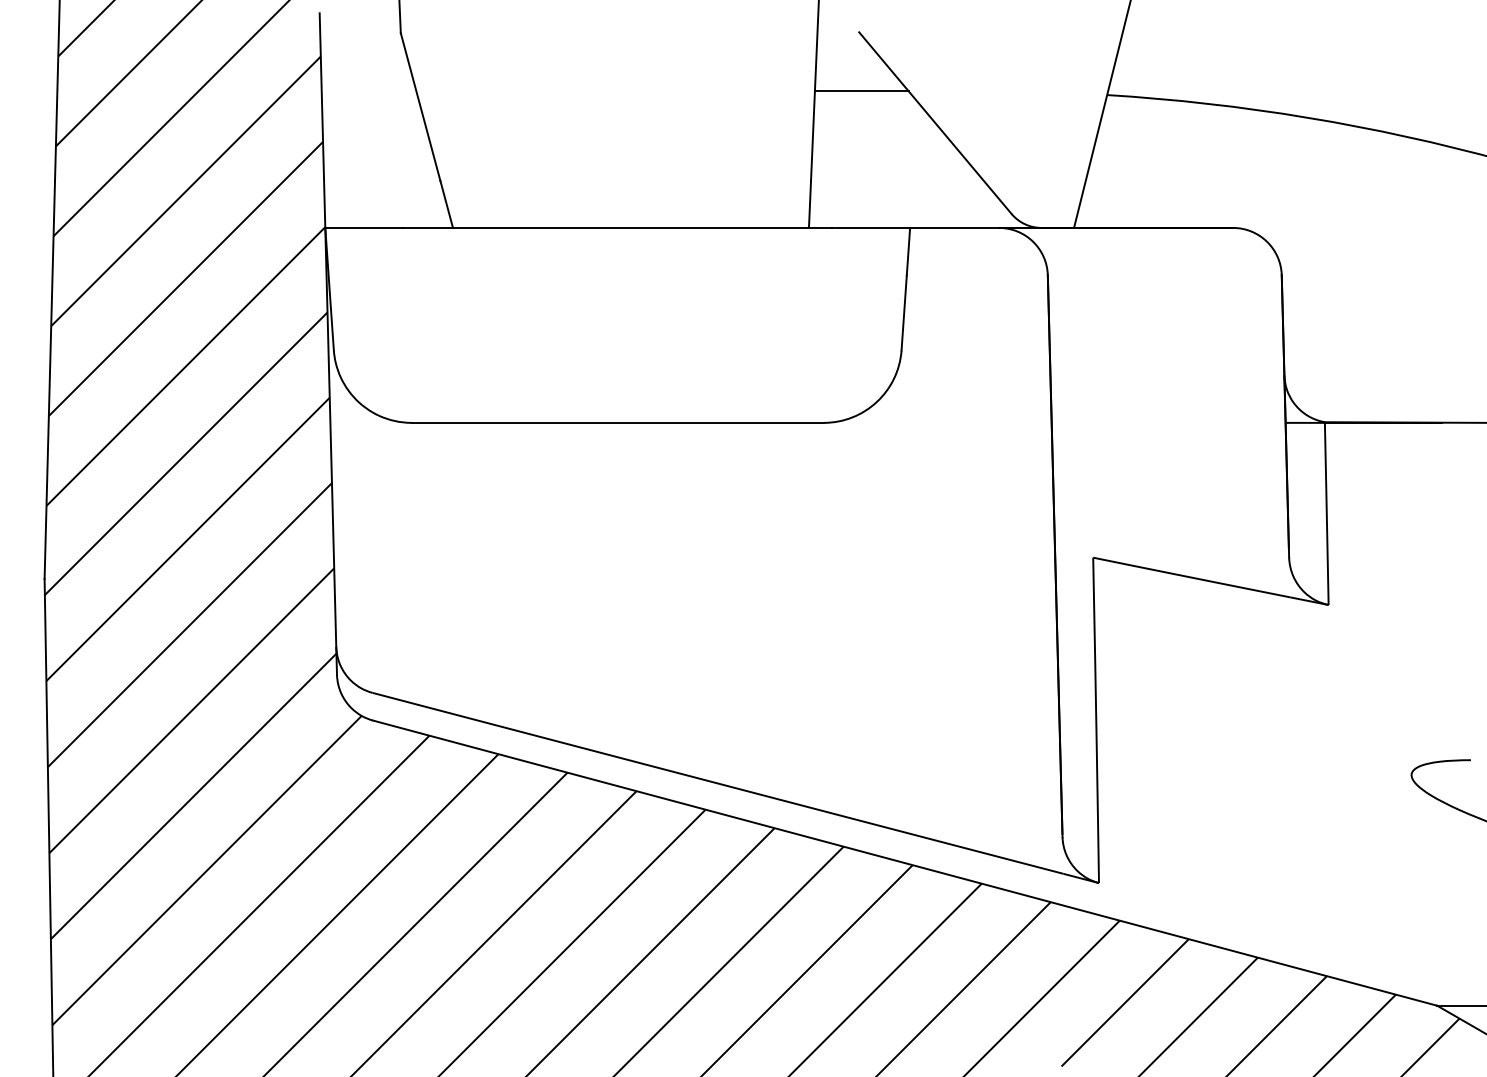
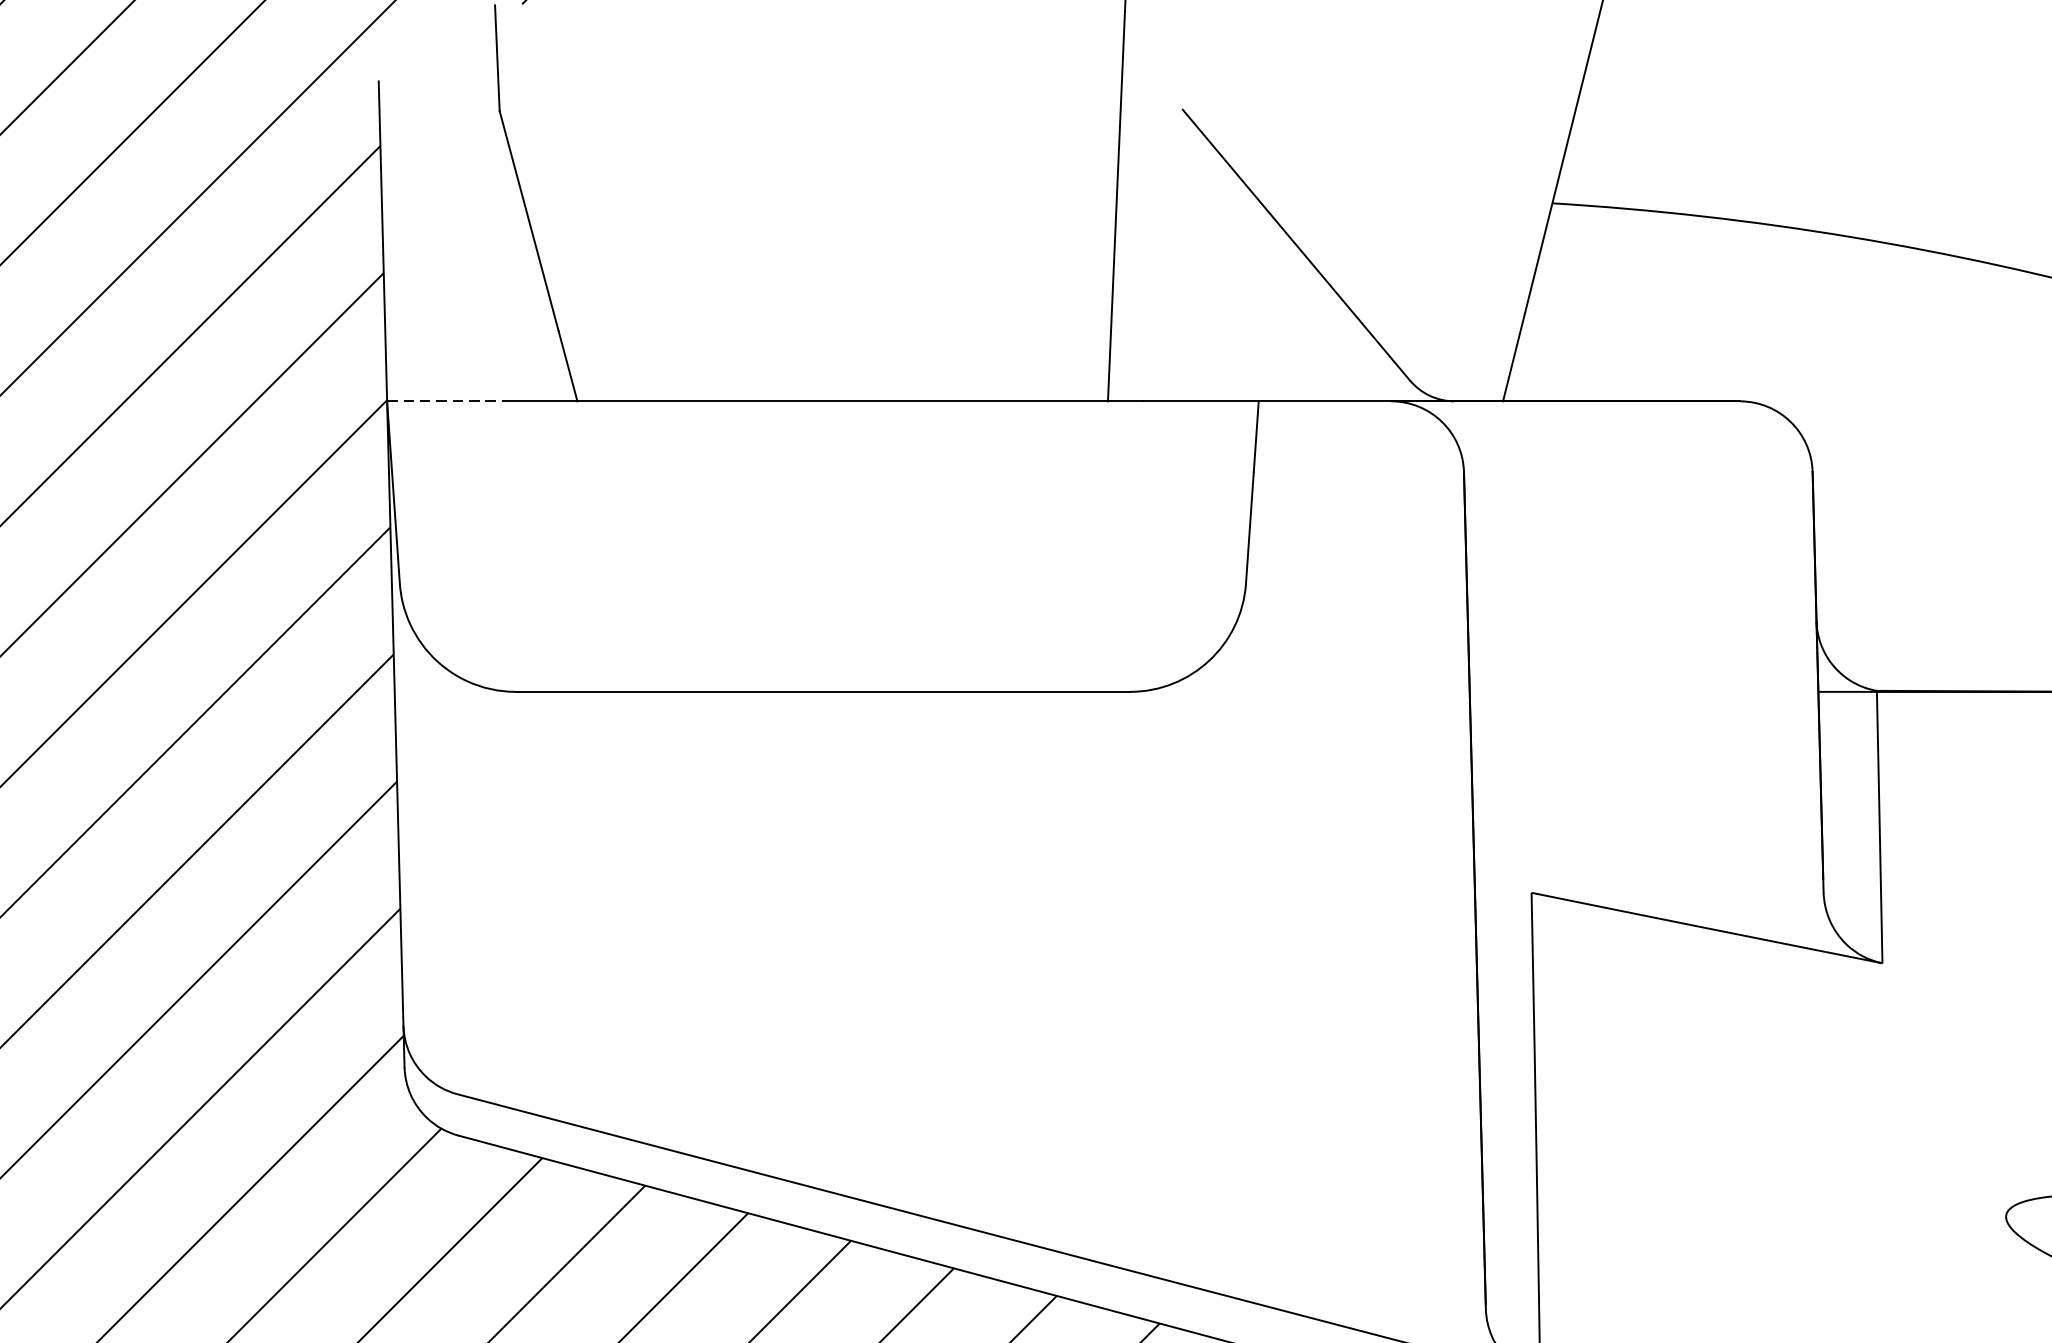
line: (861, 91) -> (1186, 197), removed
line: (364, 227) -> (445, 400), solid -> dashed

